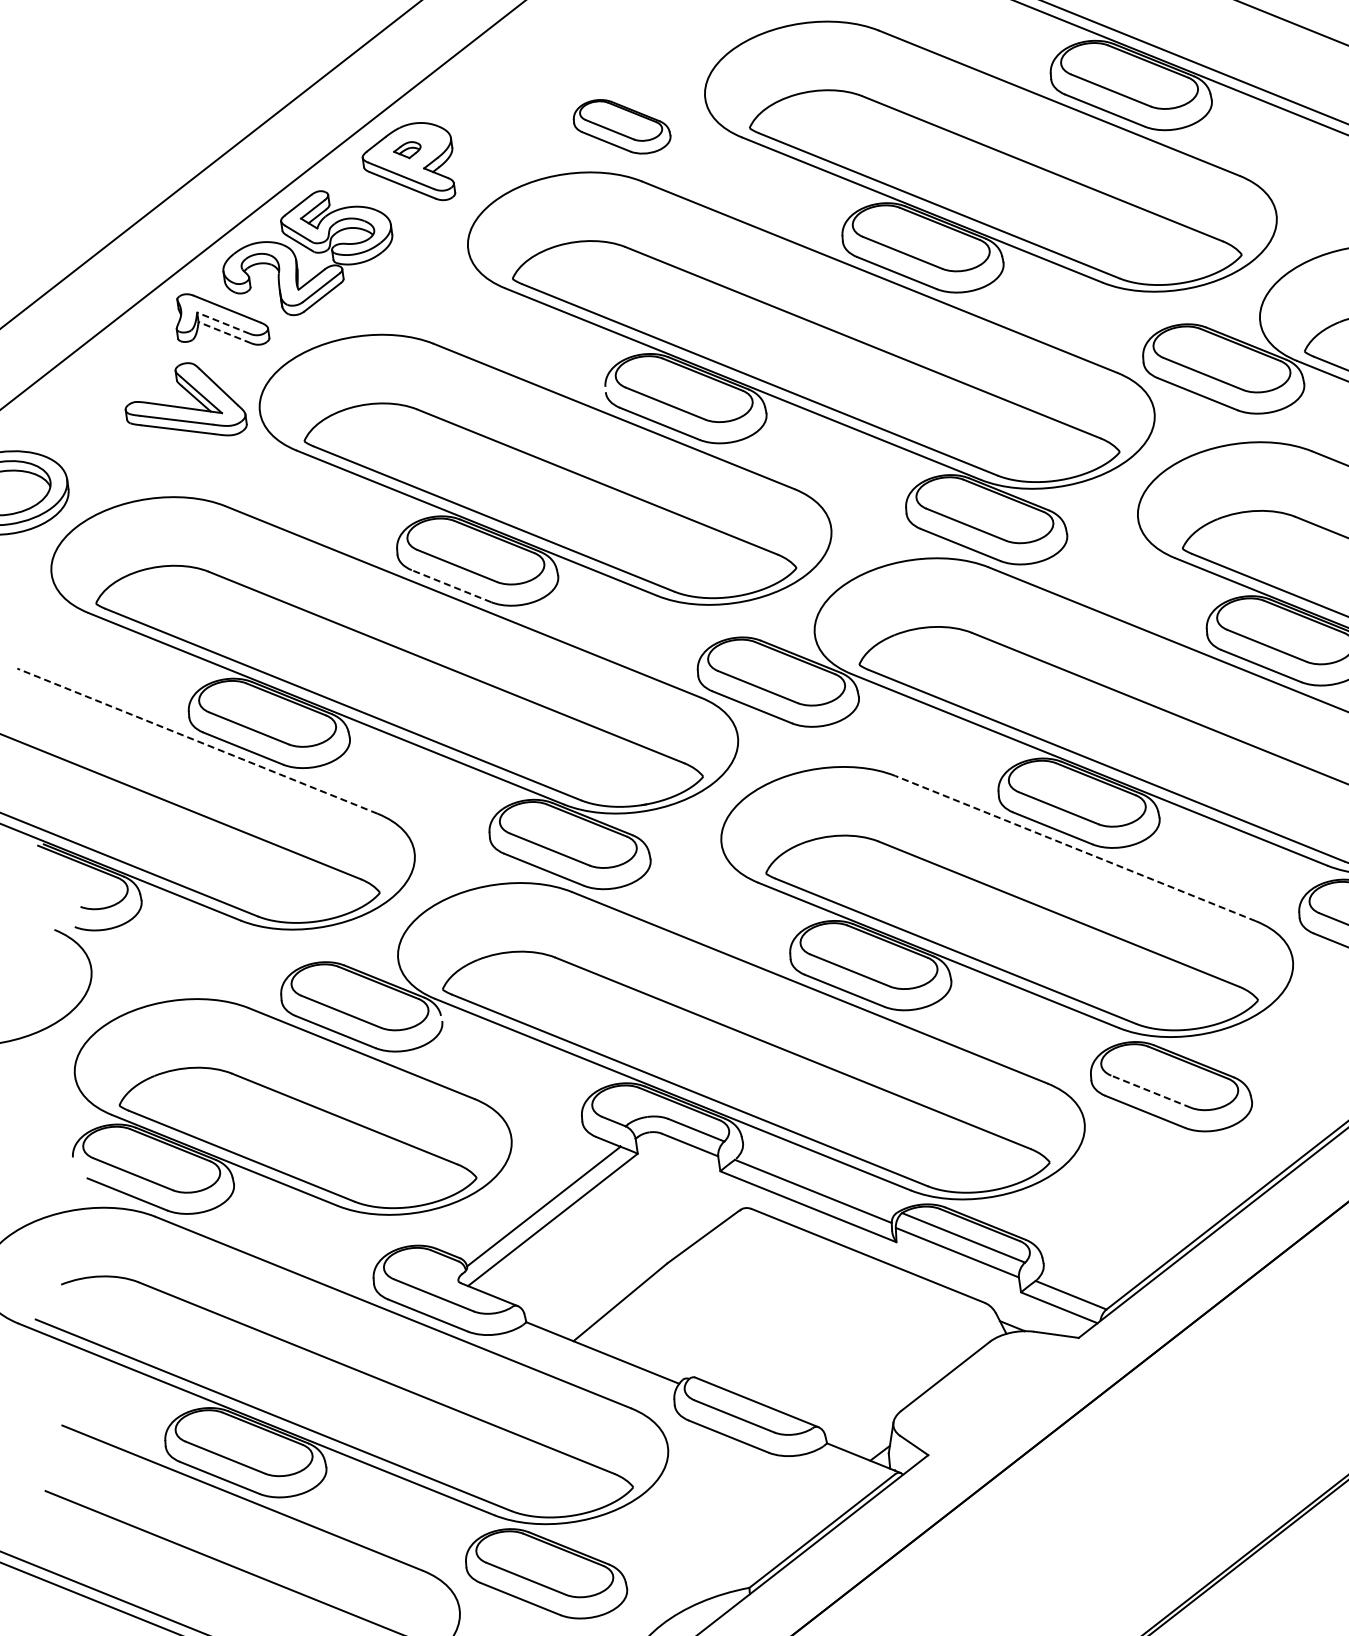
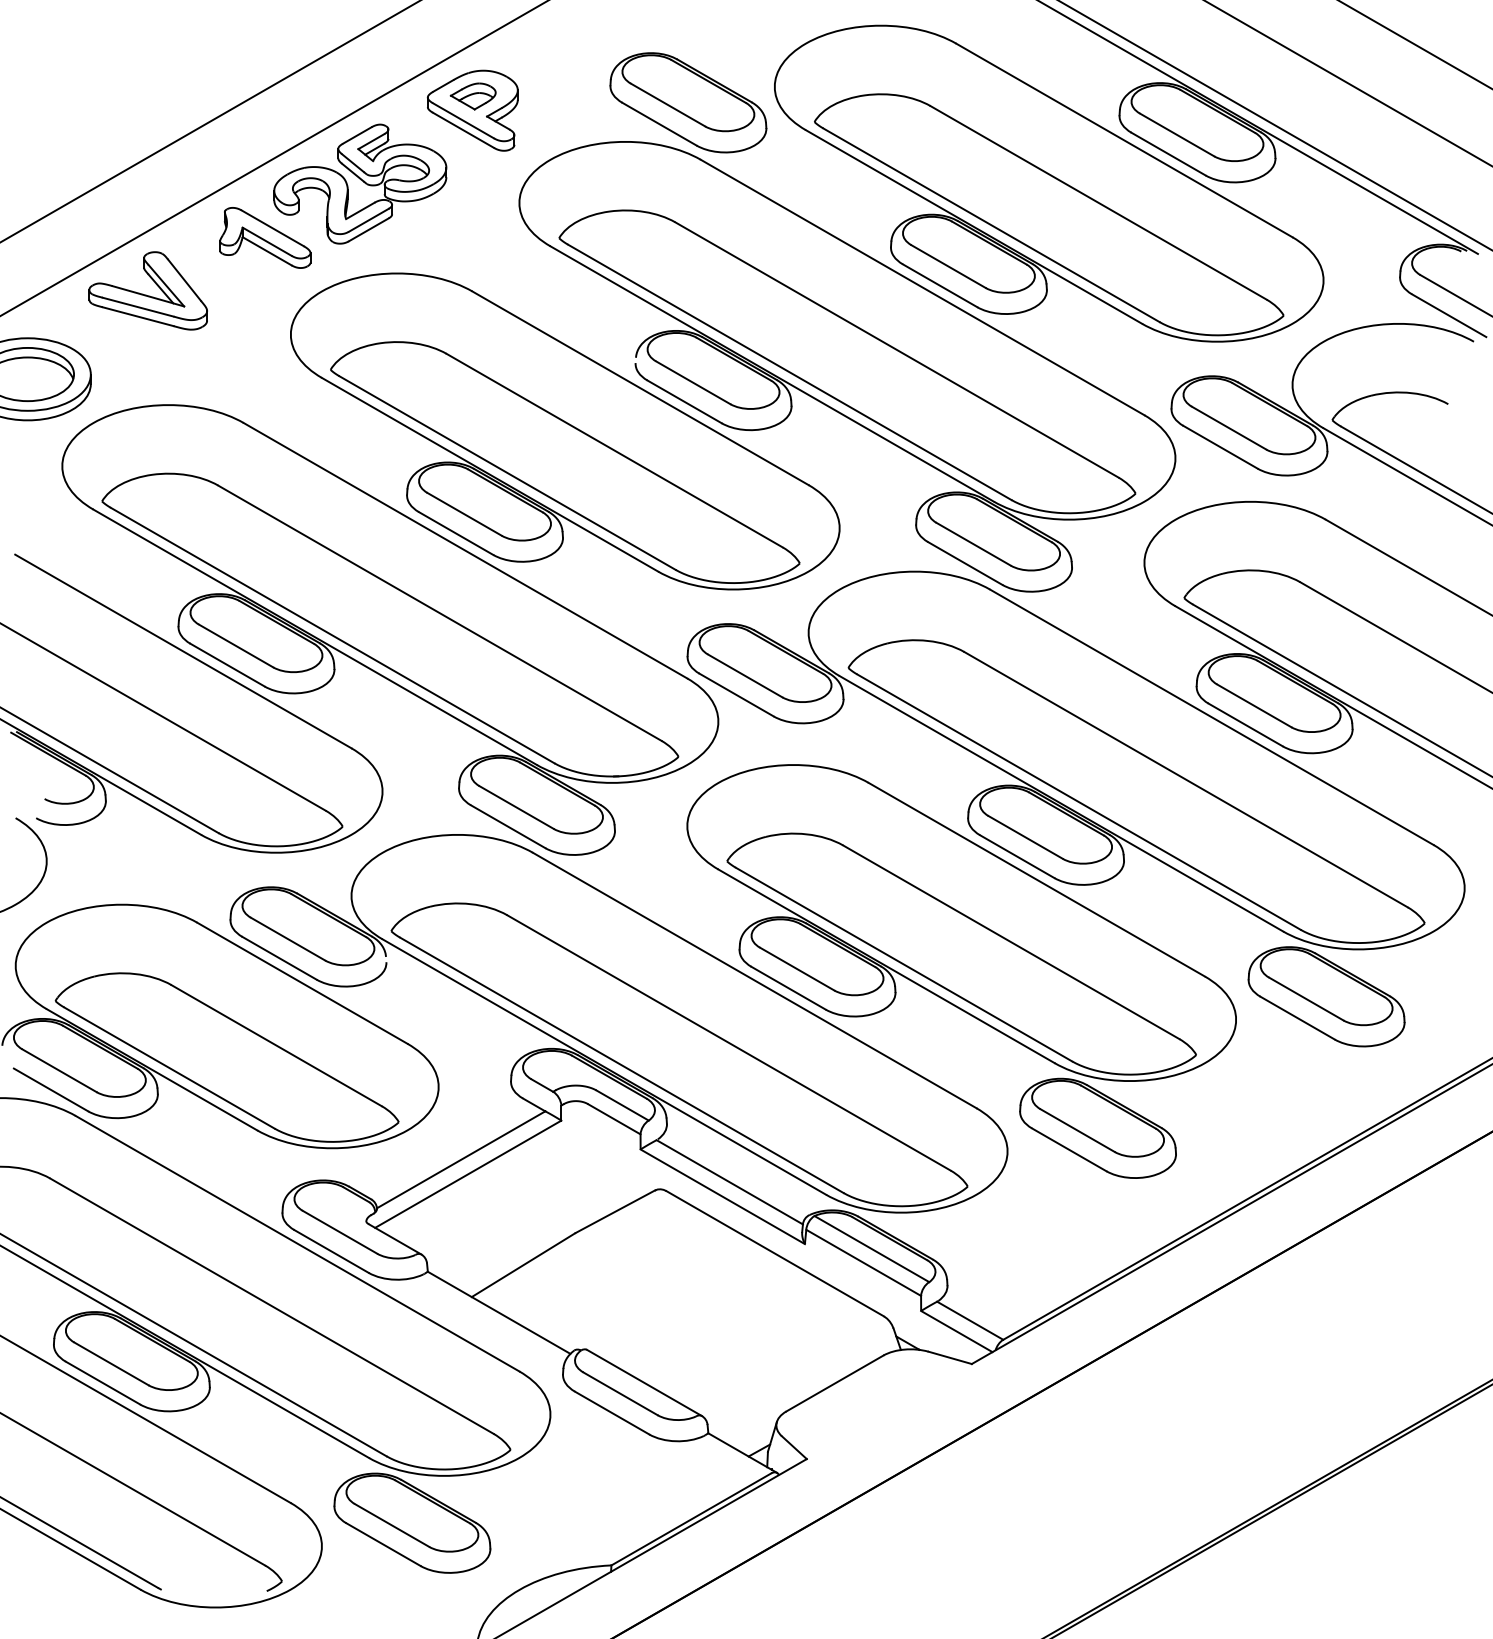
part: (621, 126) -> (688, 102), size x1.67
part: (406, 150) -> (472, 96), size x1.67
line: (222, 323) -> (266, 241), dashed -> solid
line: (224, 332) -> (266, 251), dashed -> solid
part: (183, 402) -> (147, 290), moved
line: (451, 586) -> (456, 533), dashed -> solid
line: (197, 741) -> (183, 651), dashed -> solid
line: (1075, 848) -> (1036, 879), dashed -> solid
line: (1150, 1091) -> (1077, 1130), dashed -> solid

